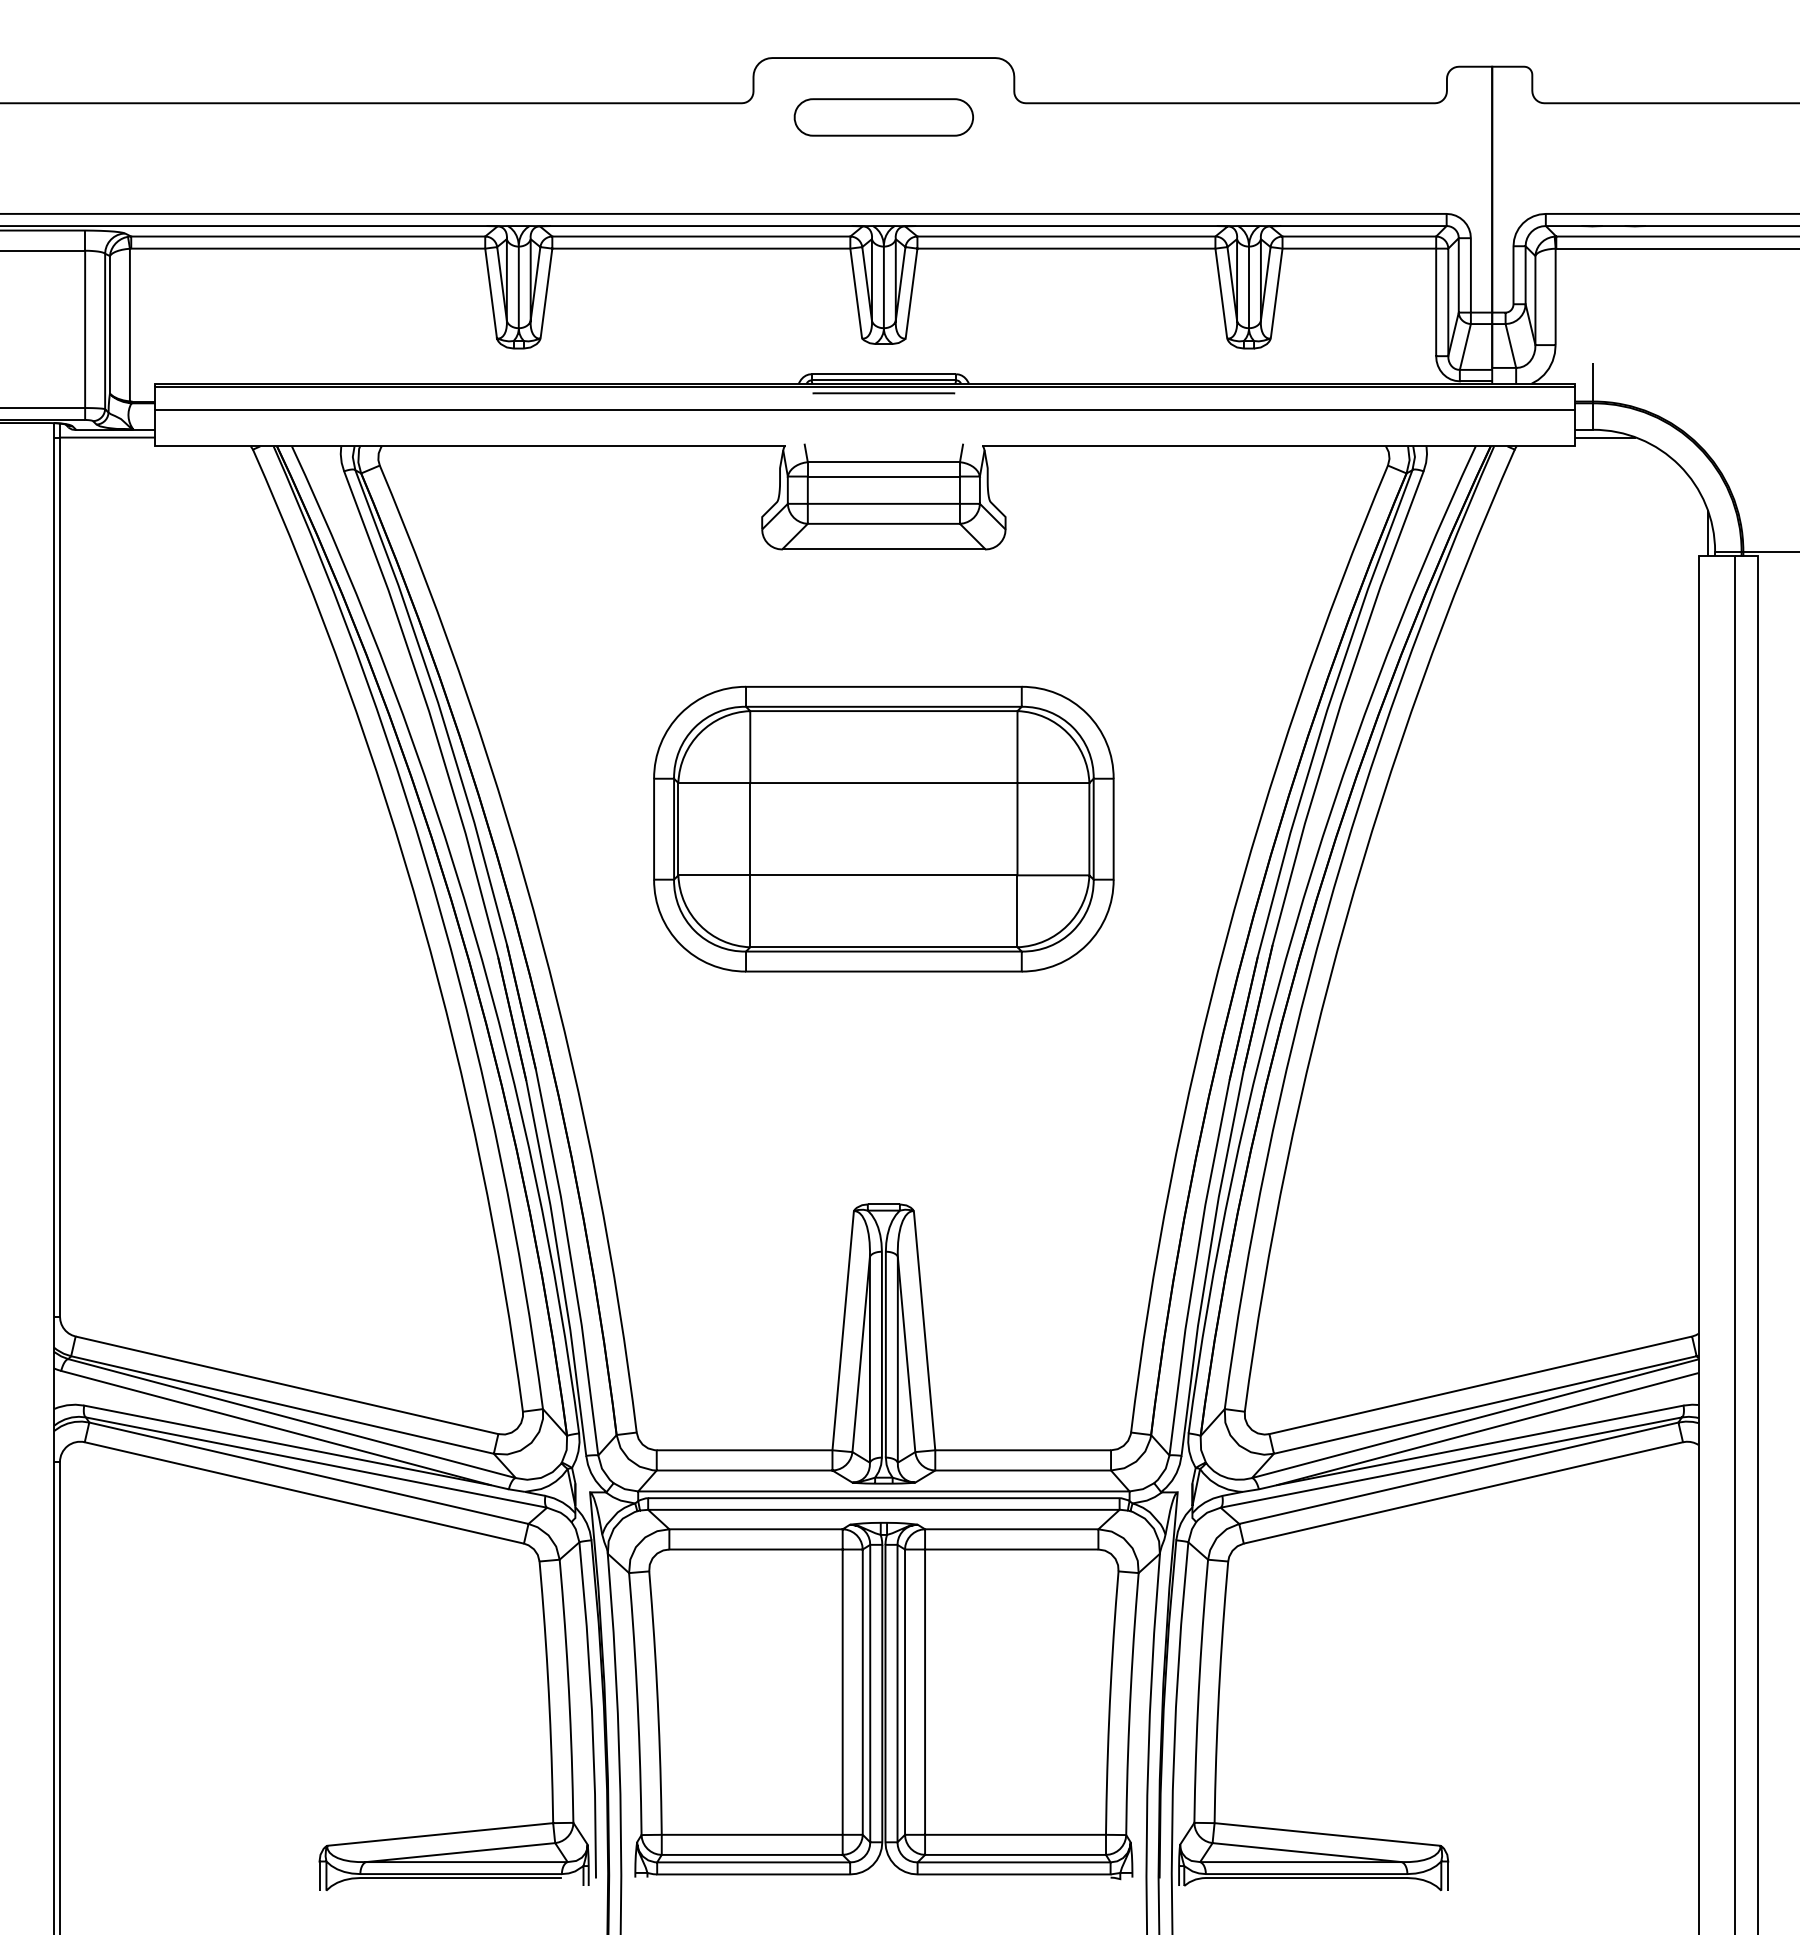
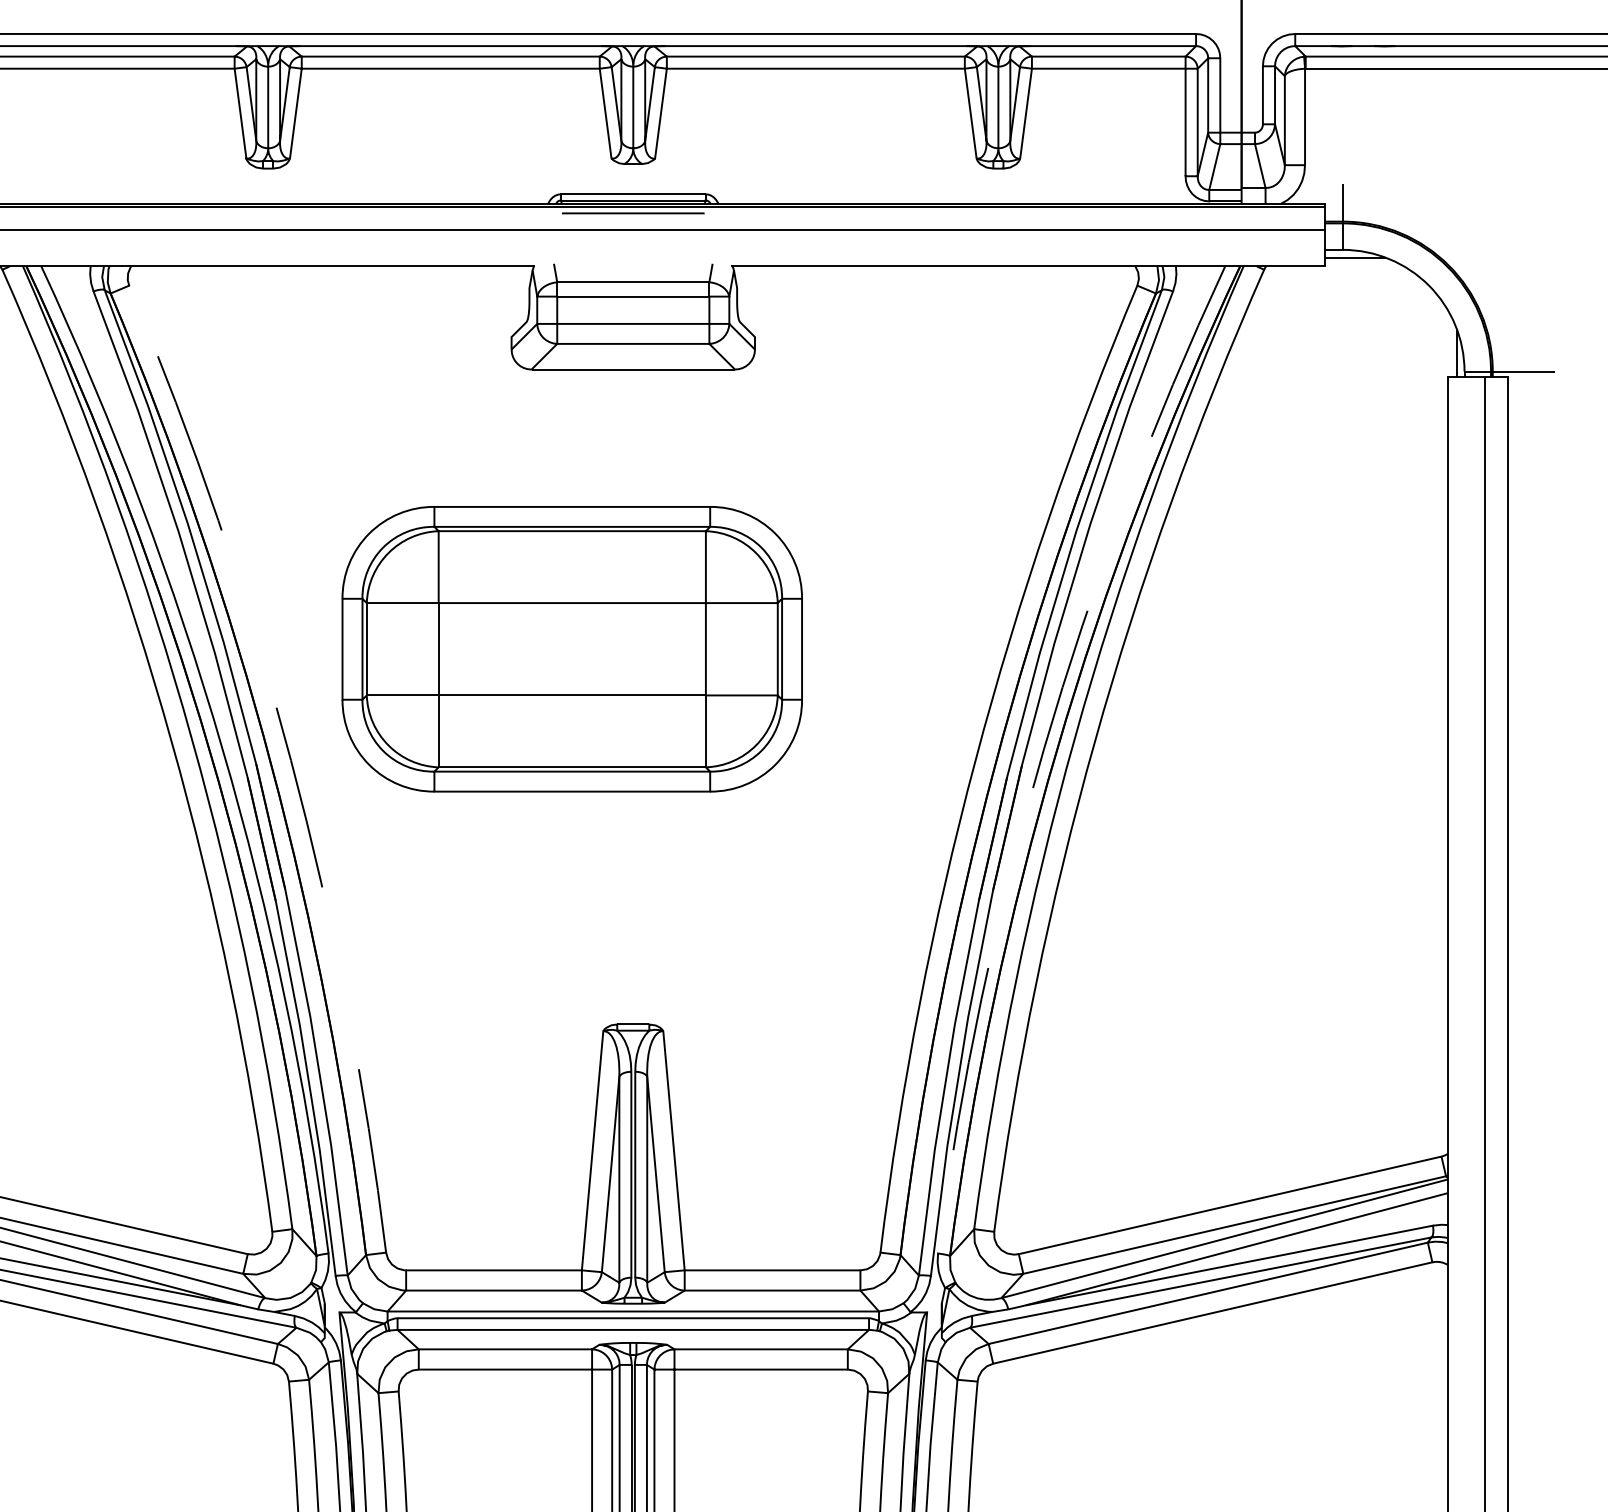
part: (883, 828) -> (571, 648), moved
arc: (1294, 928) -> (1043, 748), solid -> dashed
arc: (541, 940) -> (290, 760), solid -> dashed

